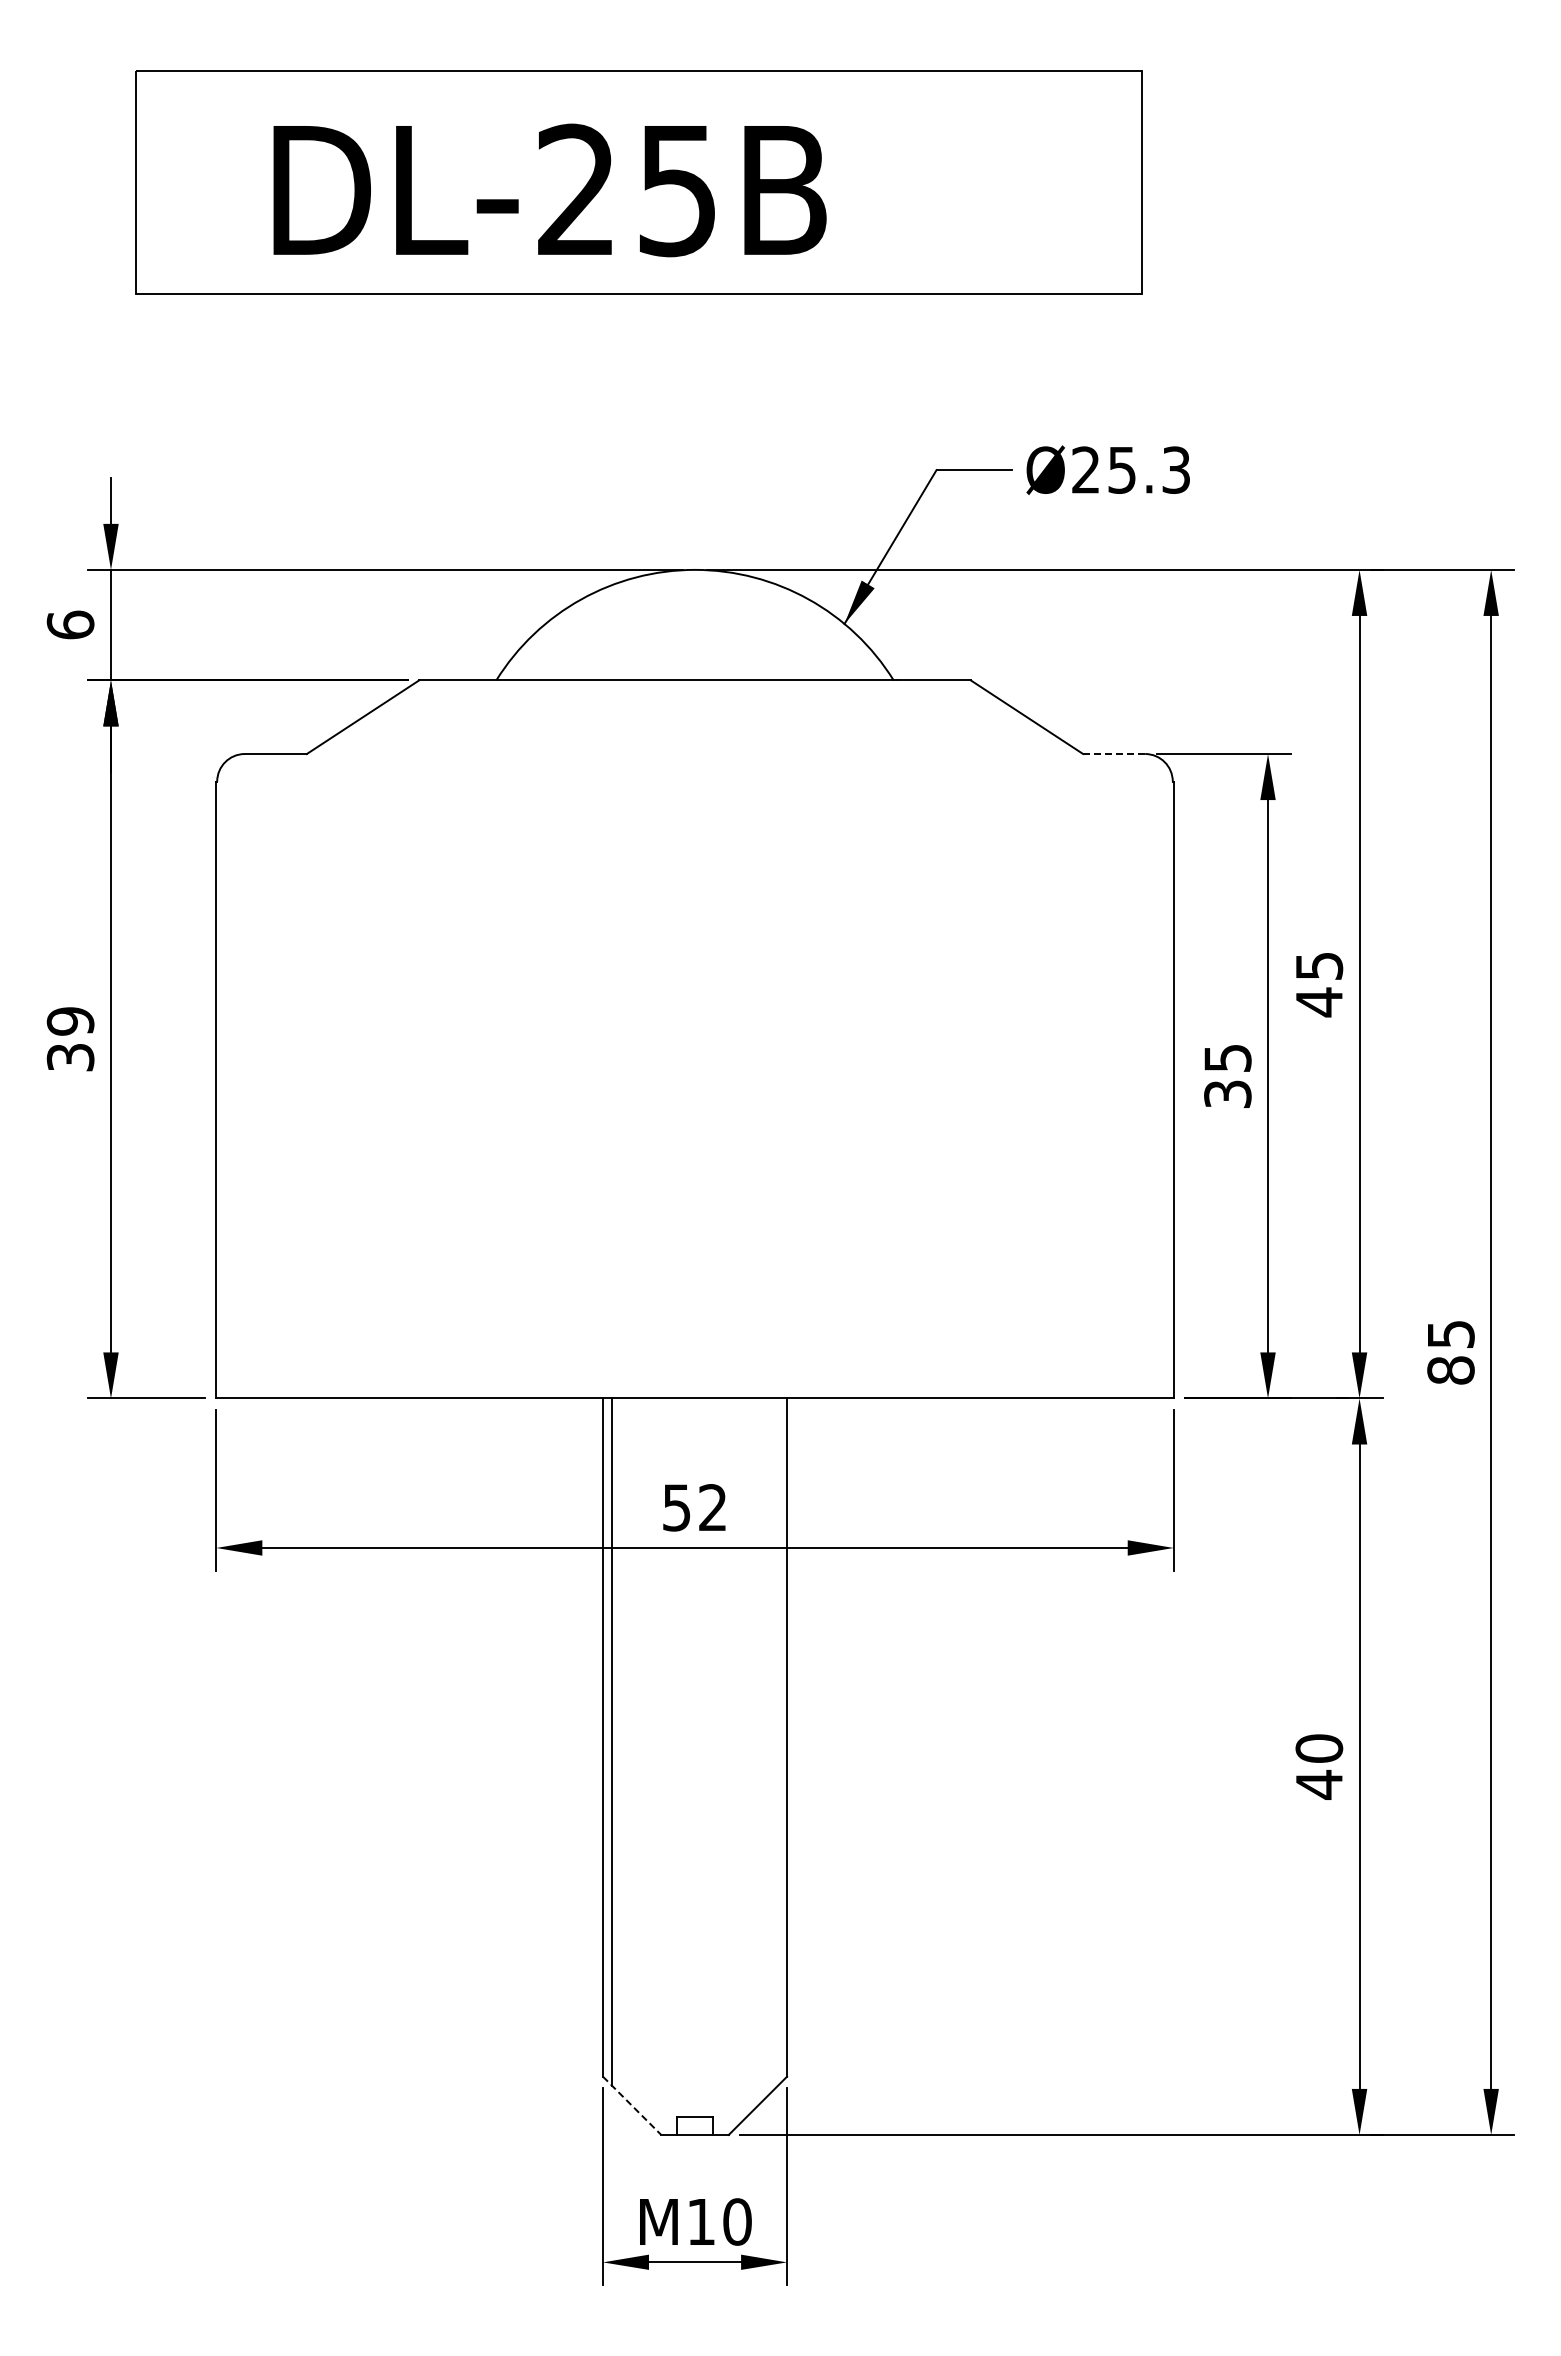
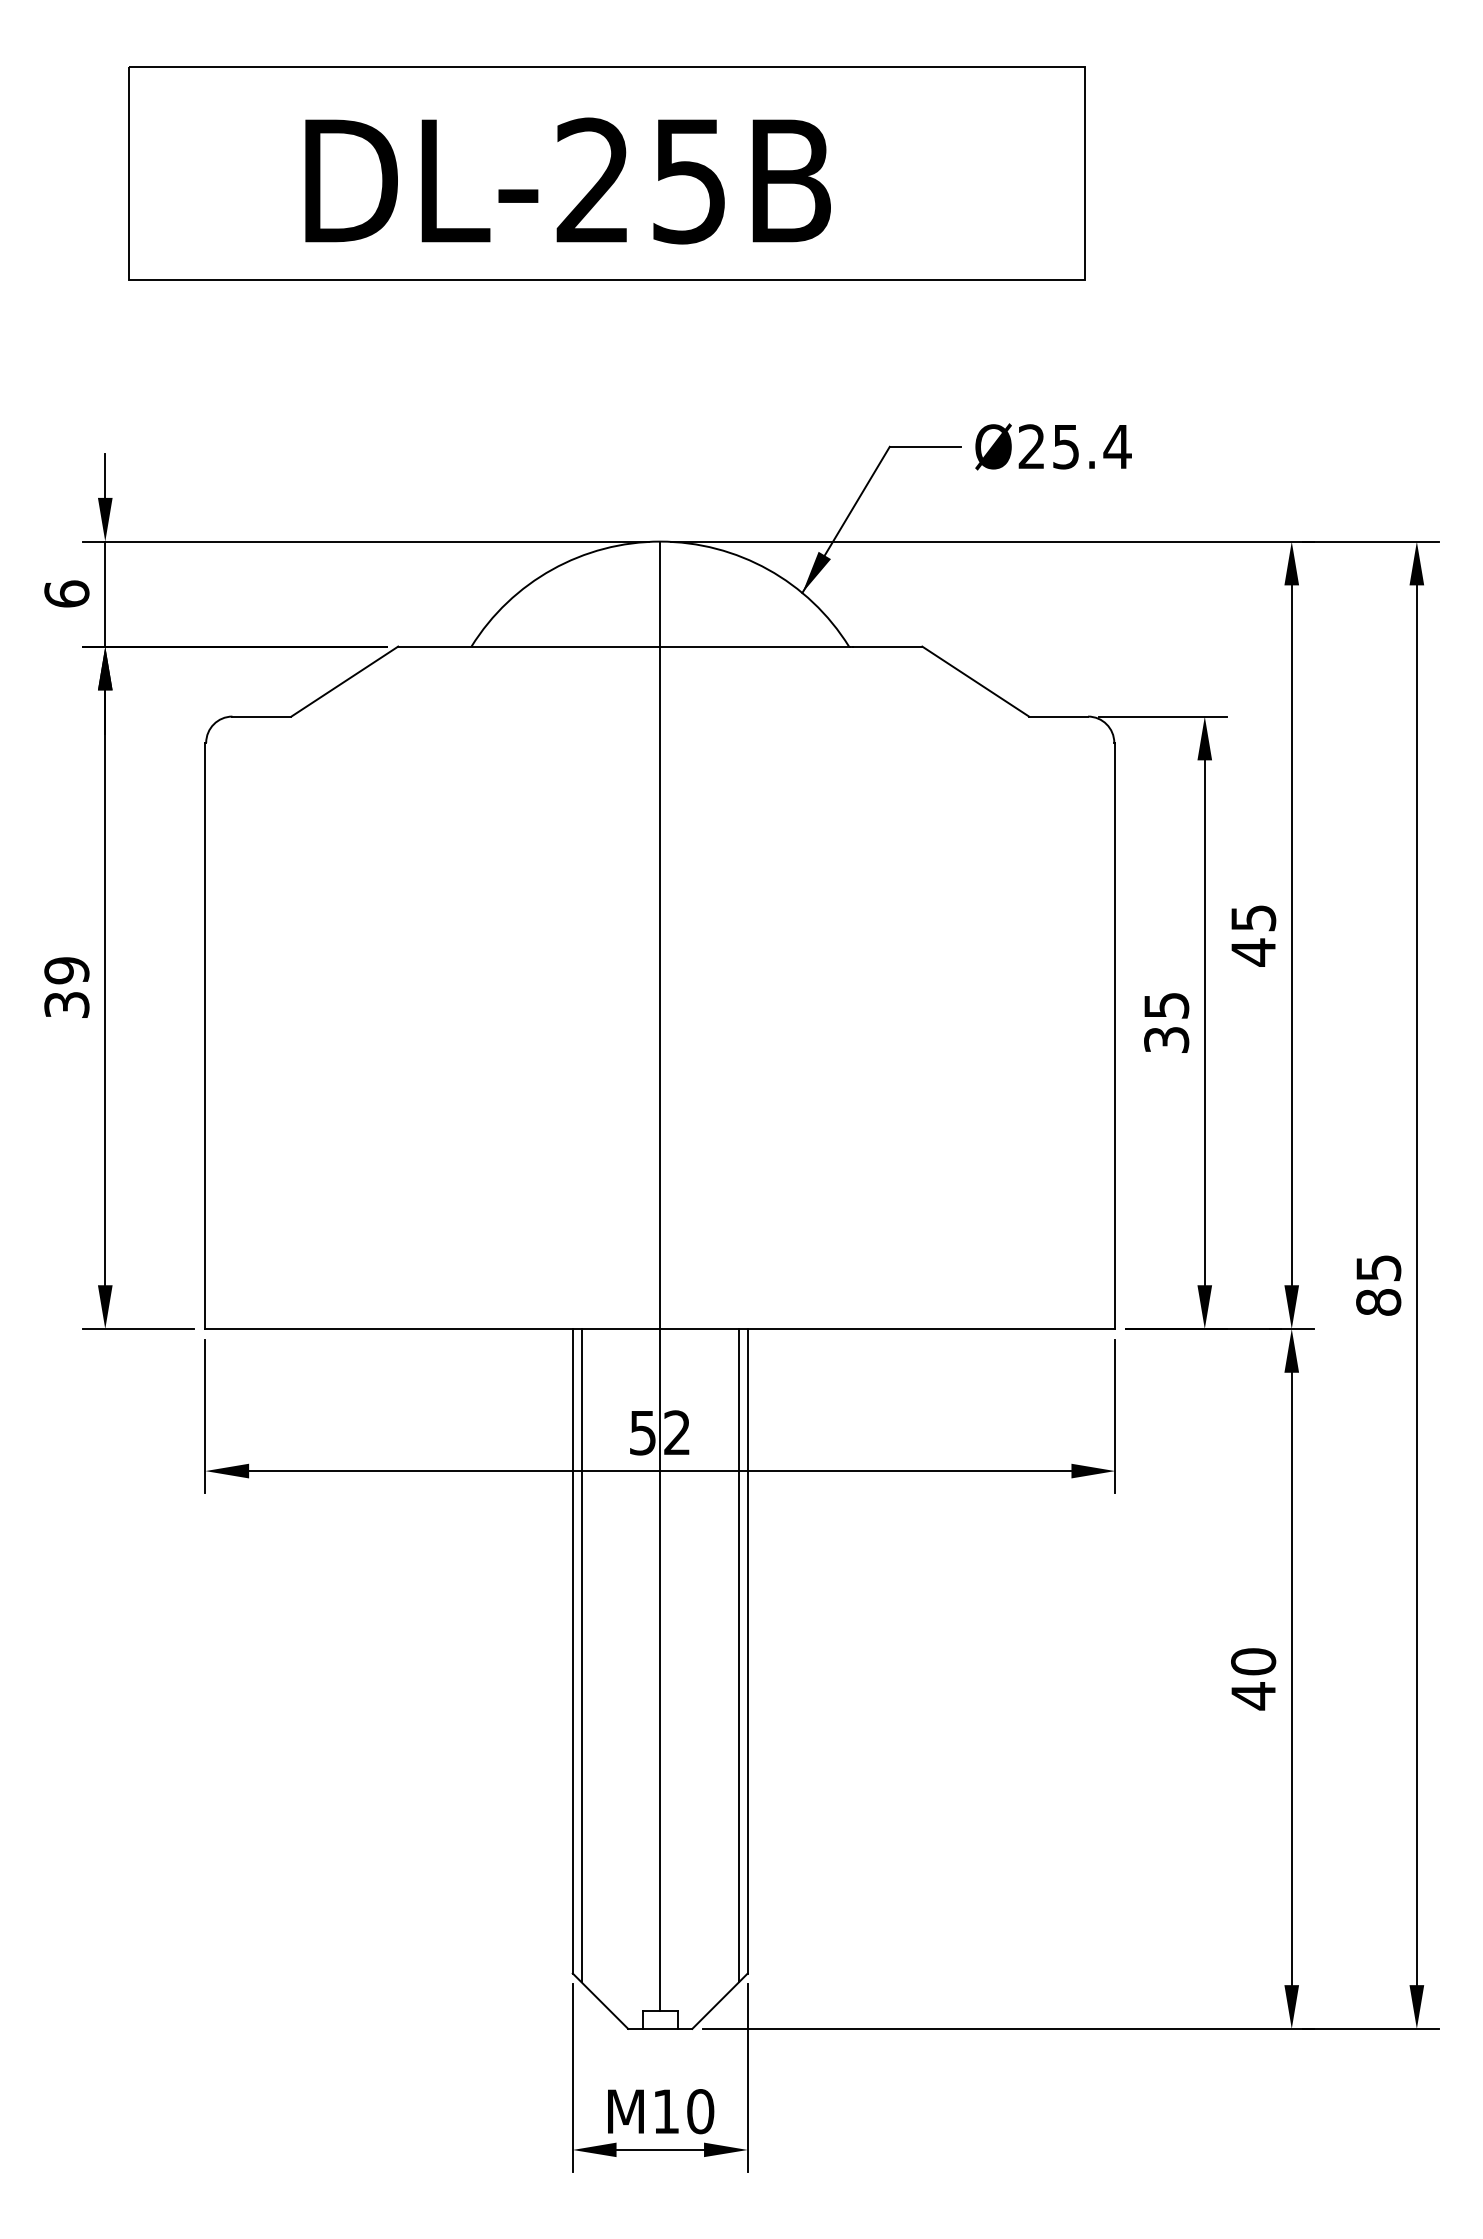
text: (549, 190) -> (567, 181), moved
text: (1176, 469) -> (1117, 446), Ø25.3 -> Ø25.4
line: (1114, 754) -> (1058, 717), dashed -> solid
line: (695, 1342) -> (660, 1275), added
line: (777, 1741) -> (738, 1654), added
line: (632, 2106) -> (600, 2001), dashed -> solid

